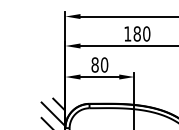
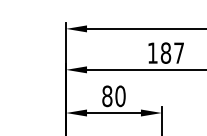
text: (146, 33) -> (178, 52), 180 -> 187

